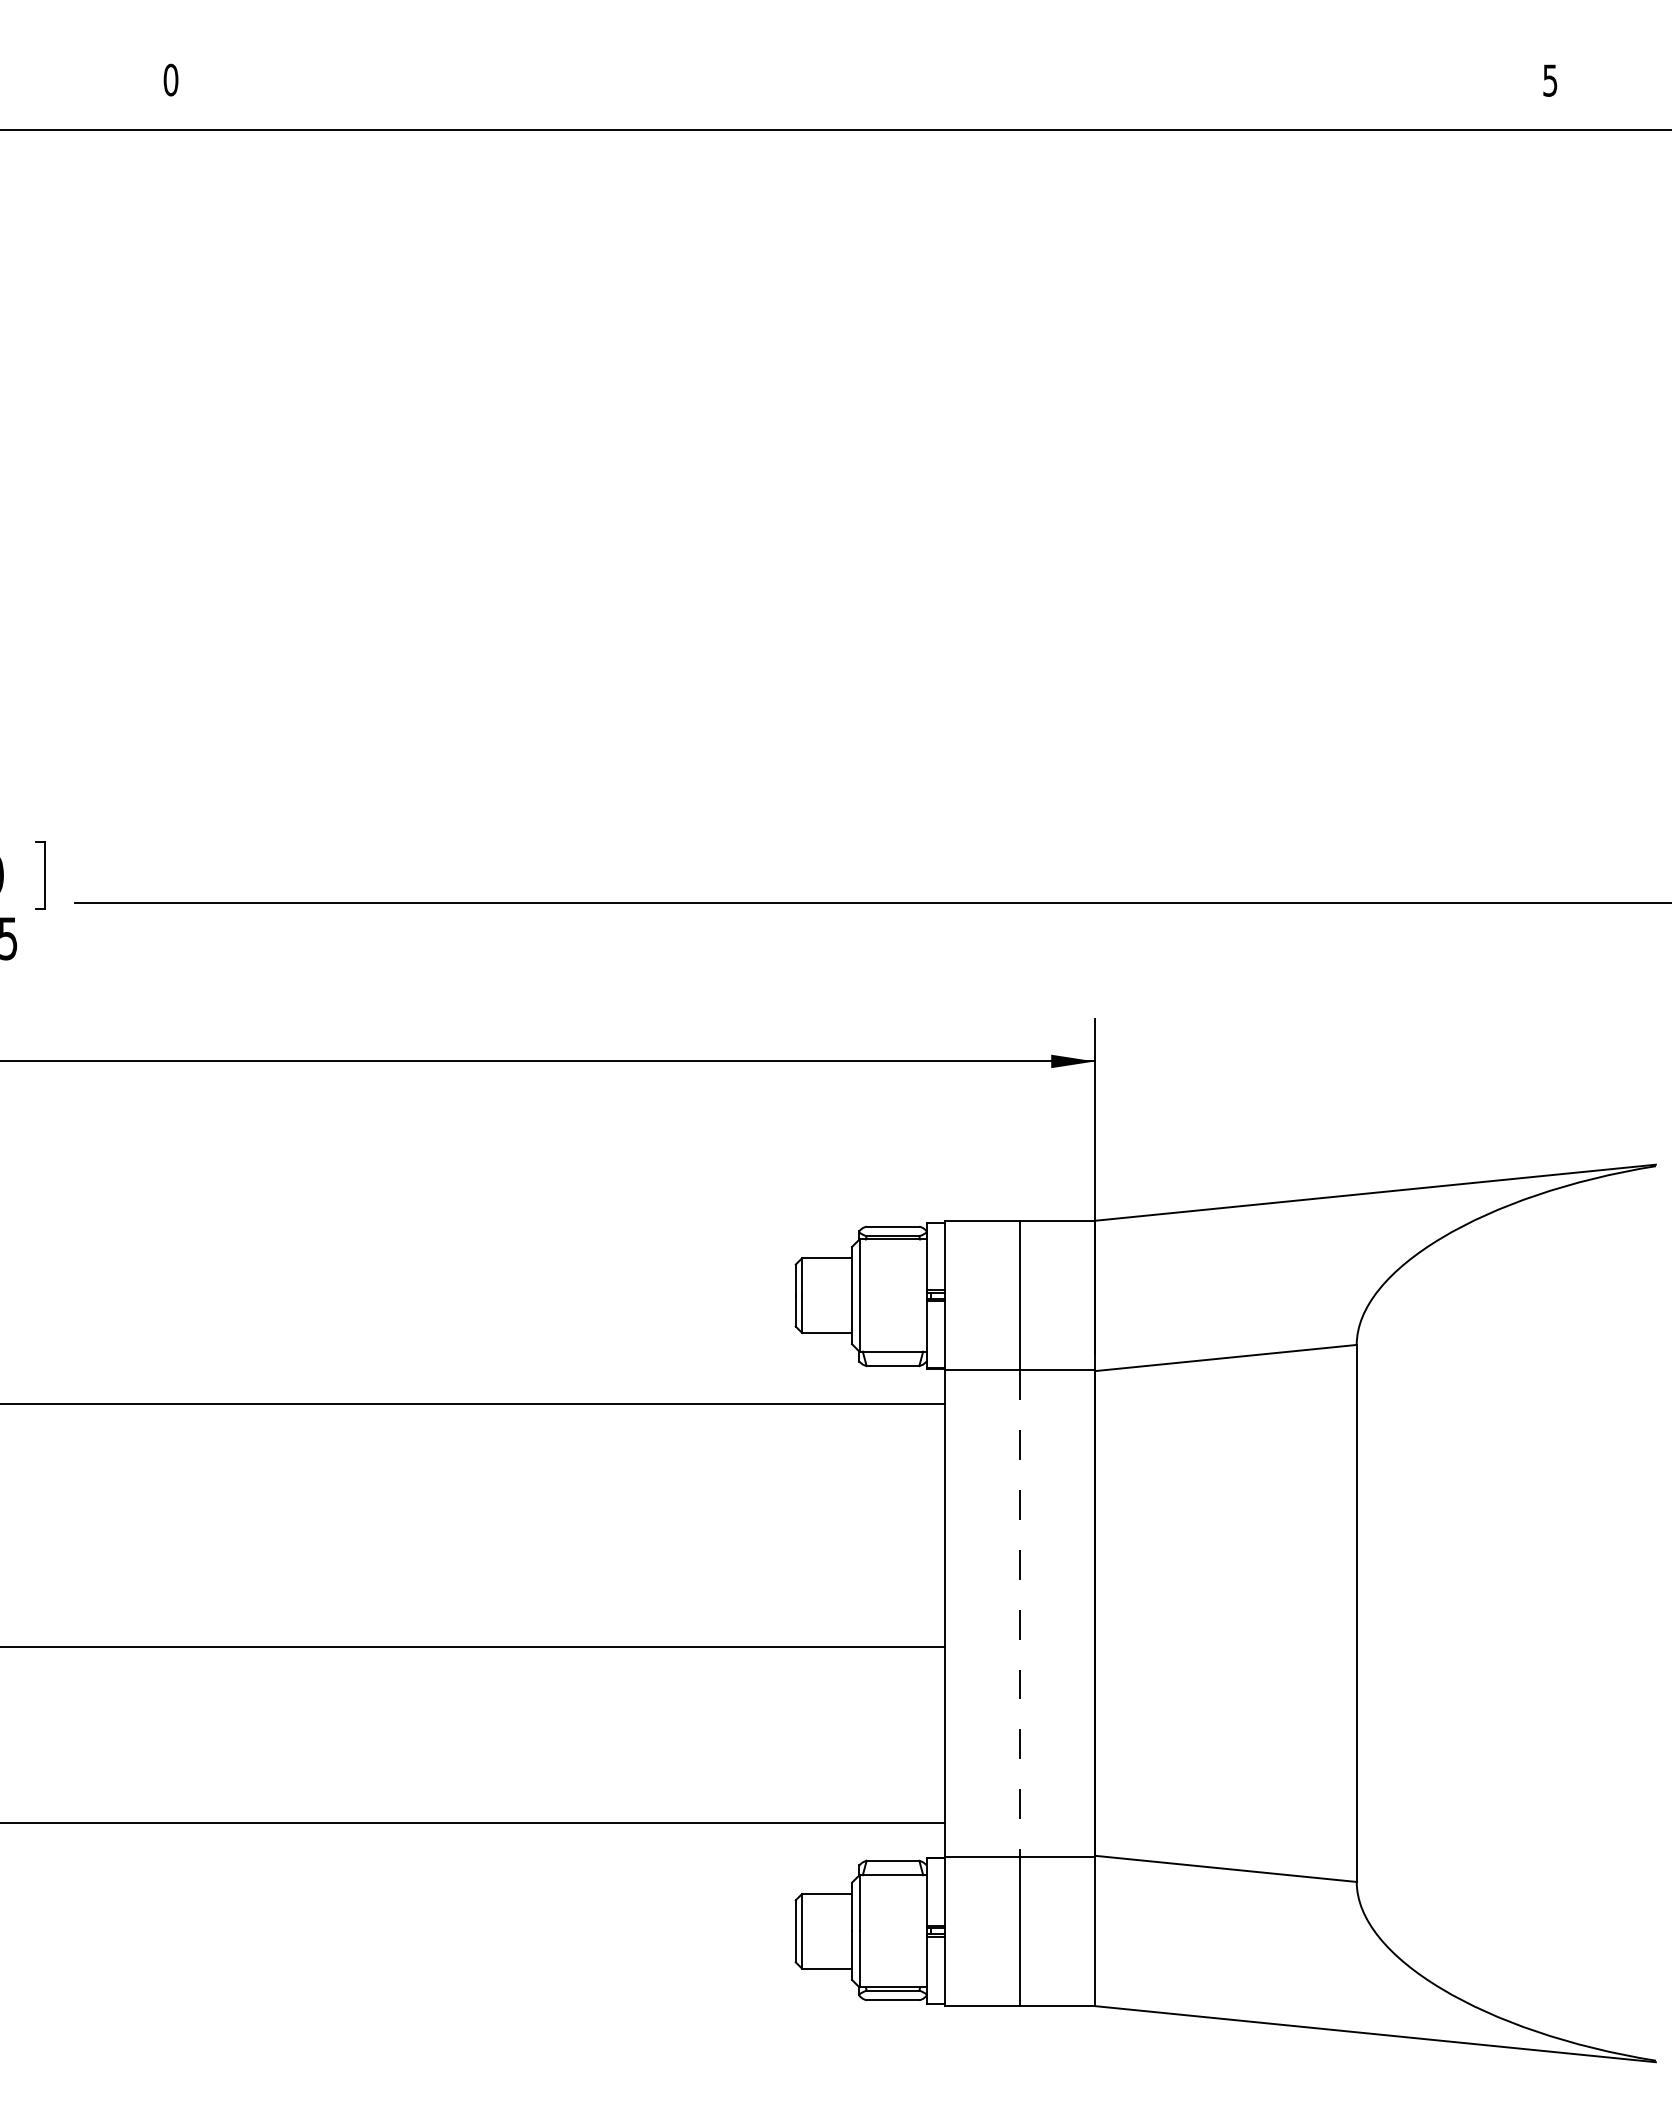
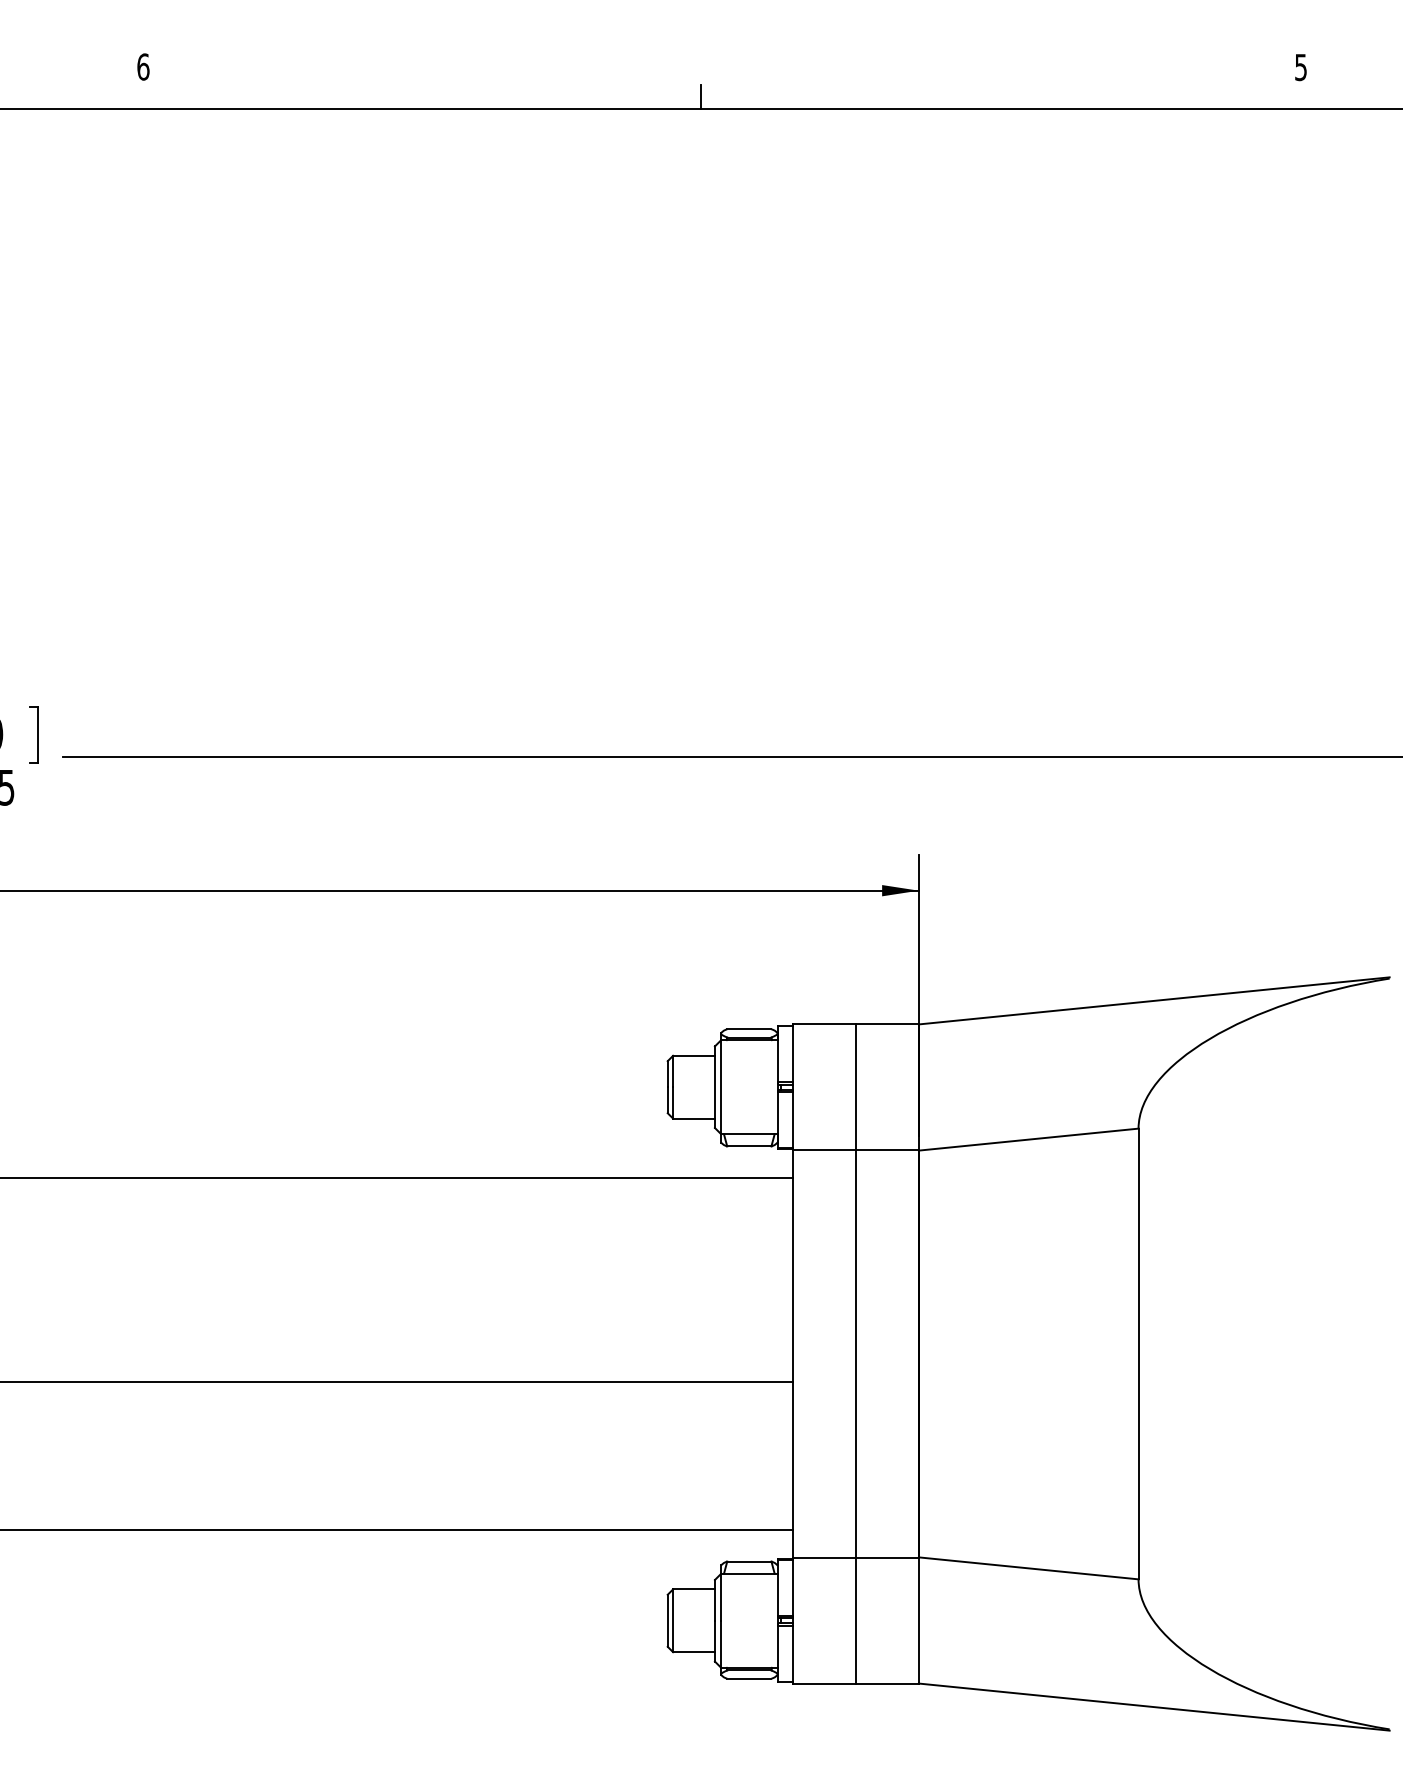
text: (170, 79) -> (142, 66), 0 -> 6
line: (835, 115) -> (701, 96), added
line: (1020, 1613) -> (856, 1354), dashed -> solid

